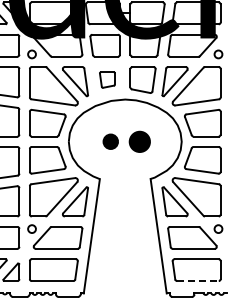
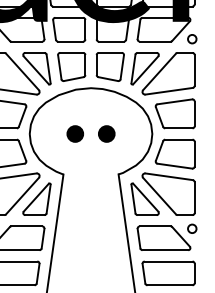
part: (107, 79) -> (71, 66), size x1.67
part: (139, 141) -> (106, 133), size x0.71
line: (197, 281) -> (169, 285), dashed -> solid

